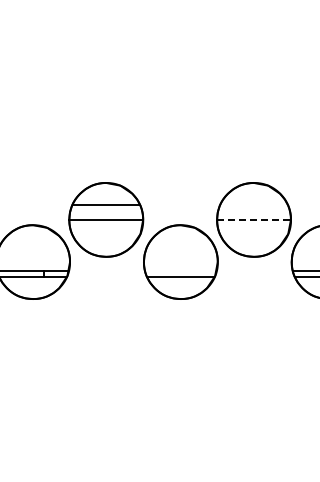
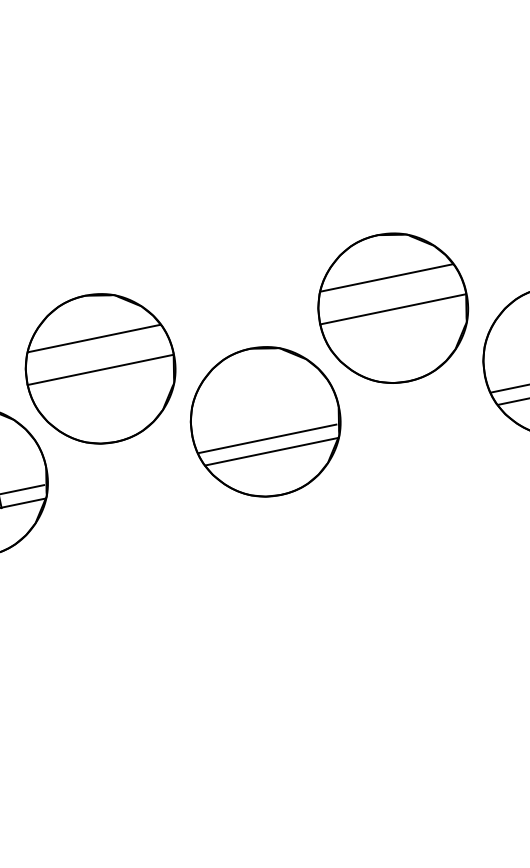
line: (253, 204) -> (385, 277), added
line: (253, 220) -> (392, 309), dashed -> solid
line: (179, 270) -> (266, 438), added

